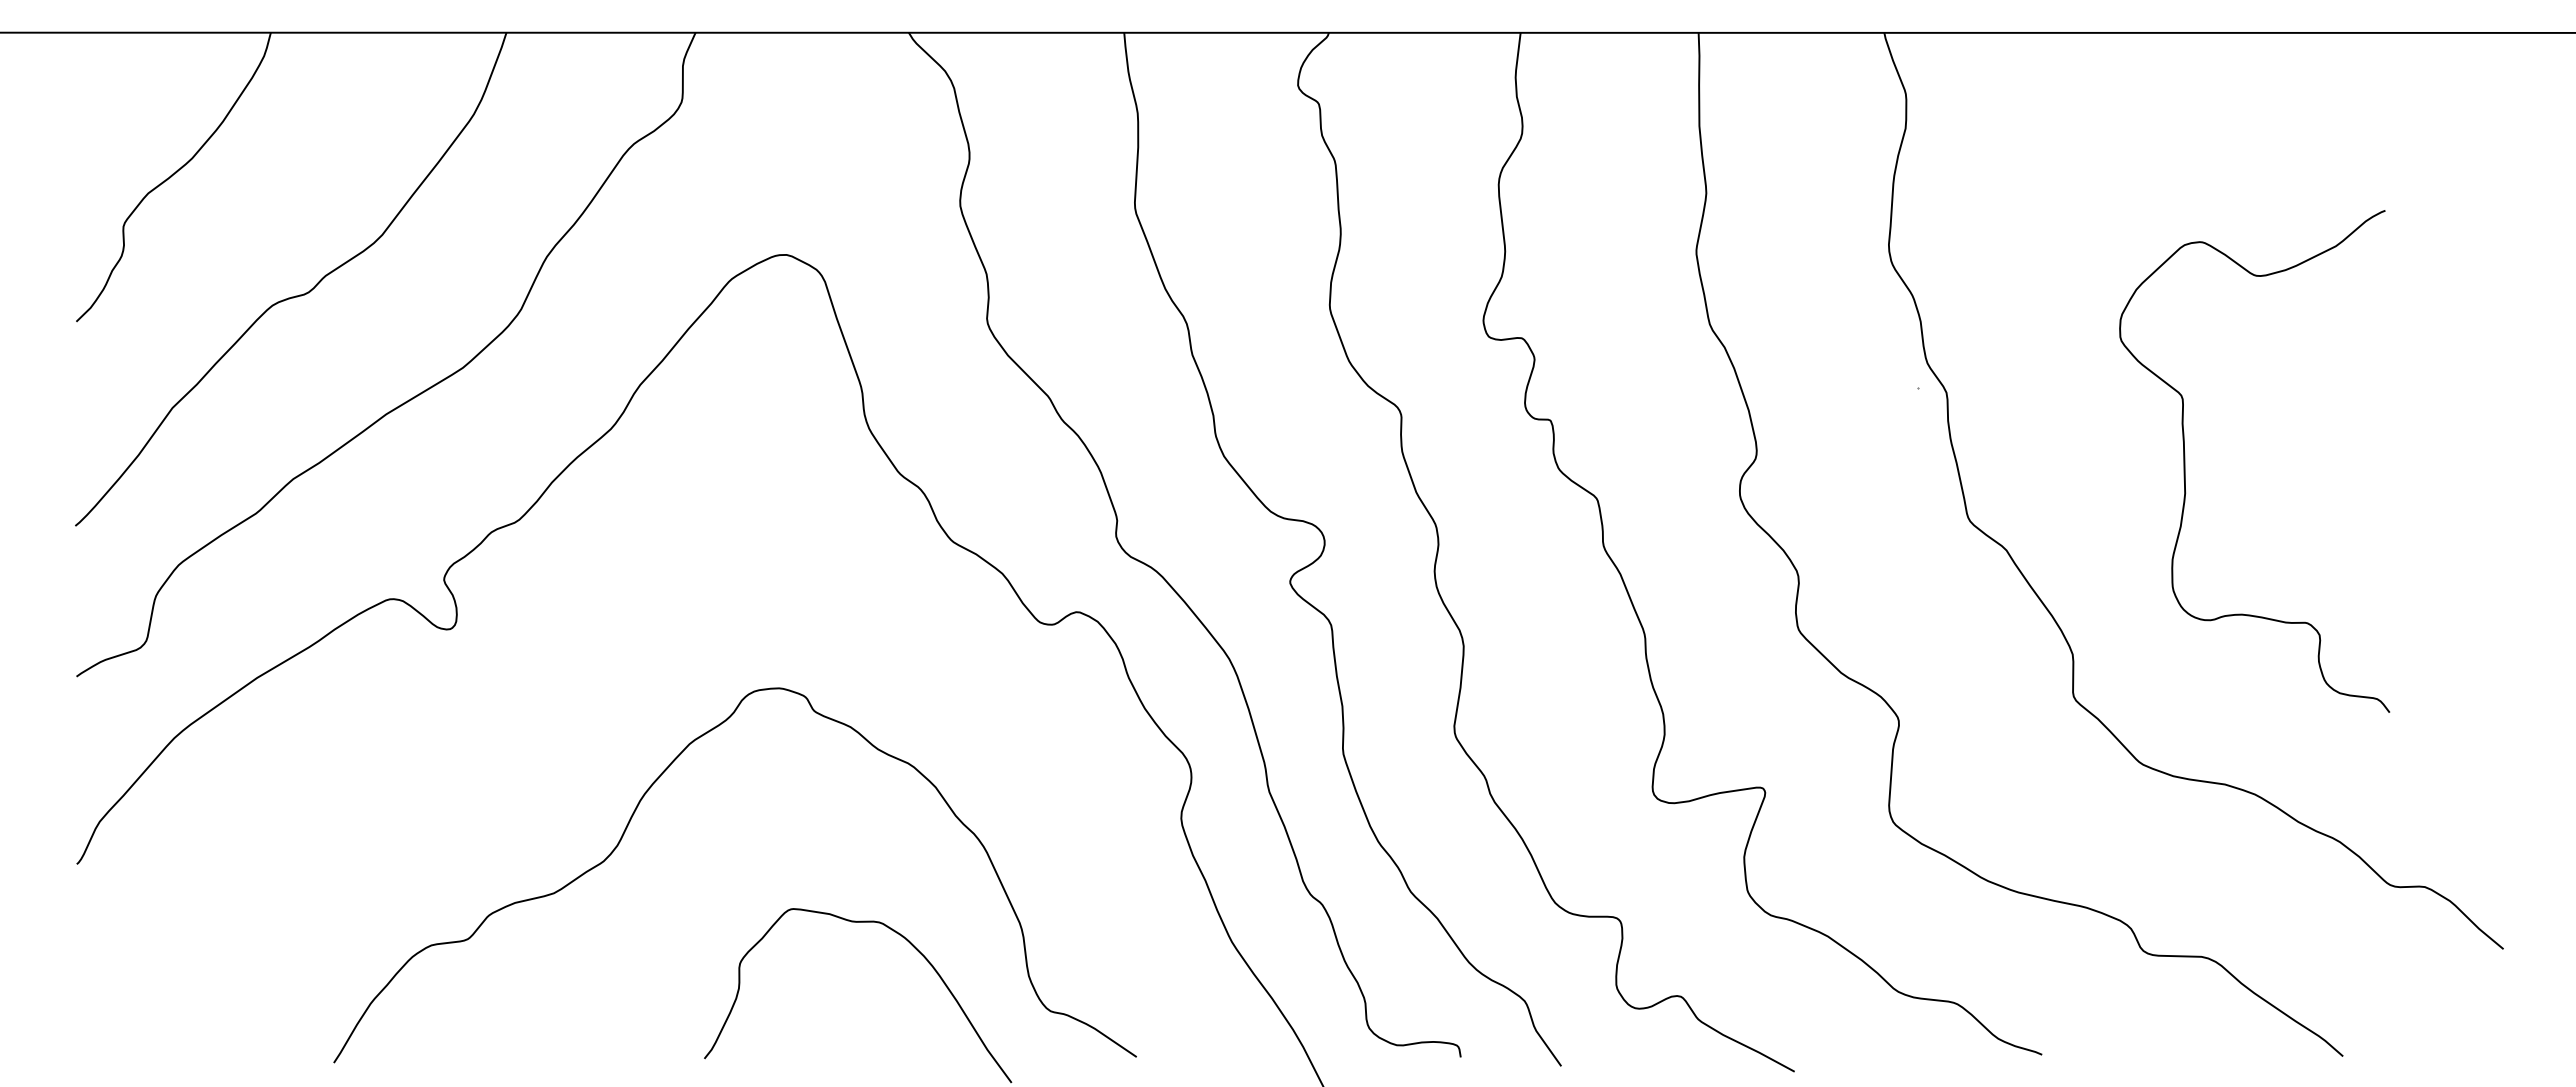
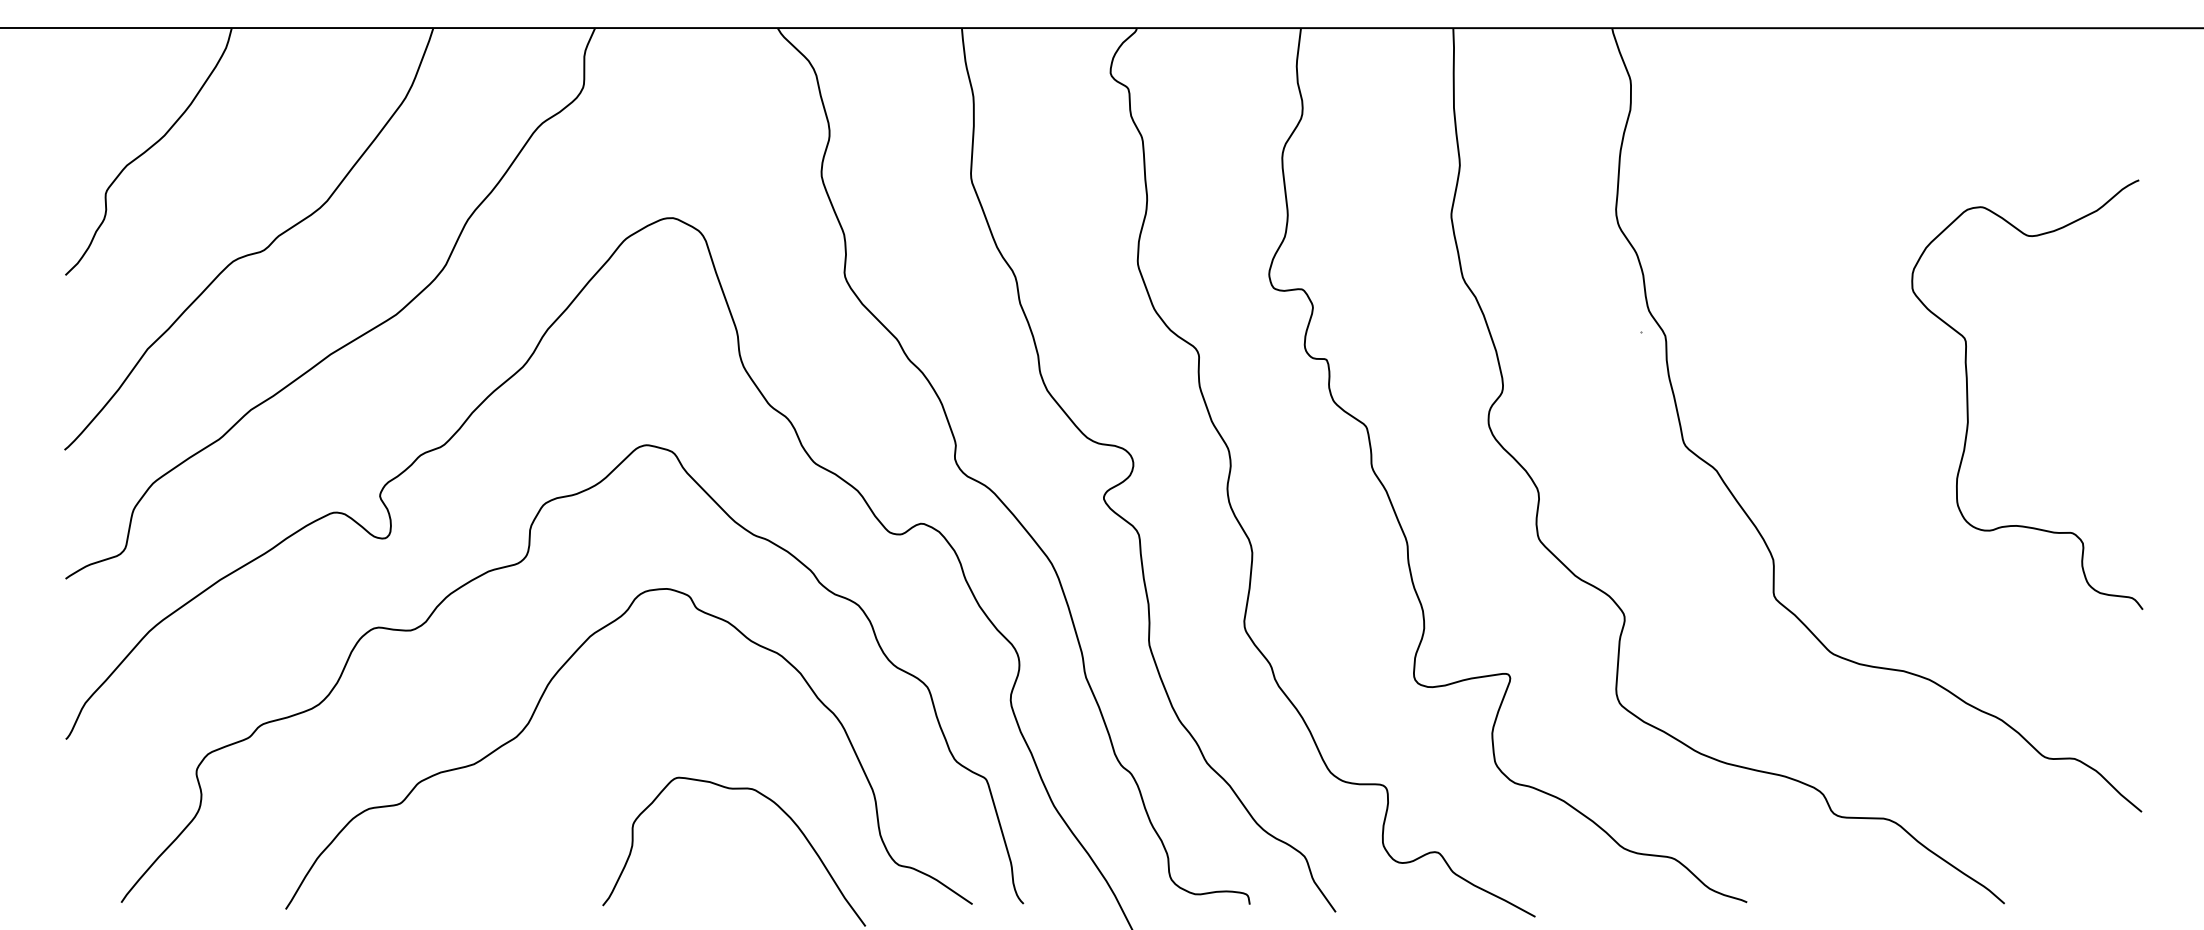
curve: (2185, 461) -> (1968, 394), moved
curve: (605, 659) -> (518, 564), added

